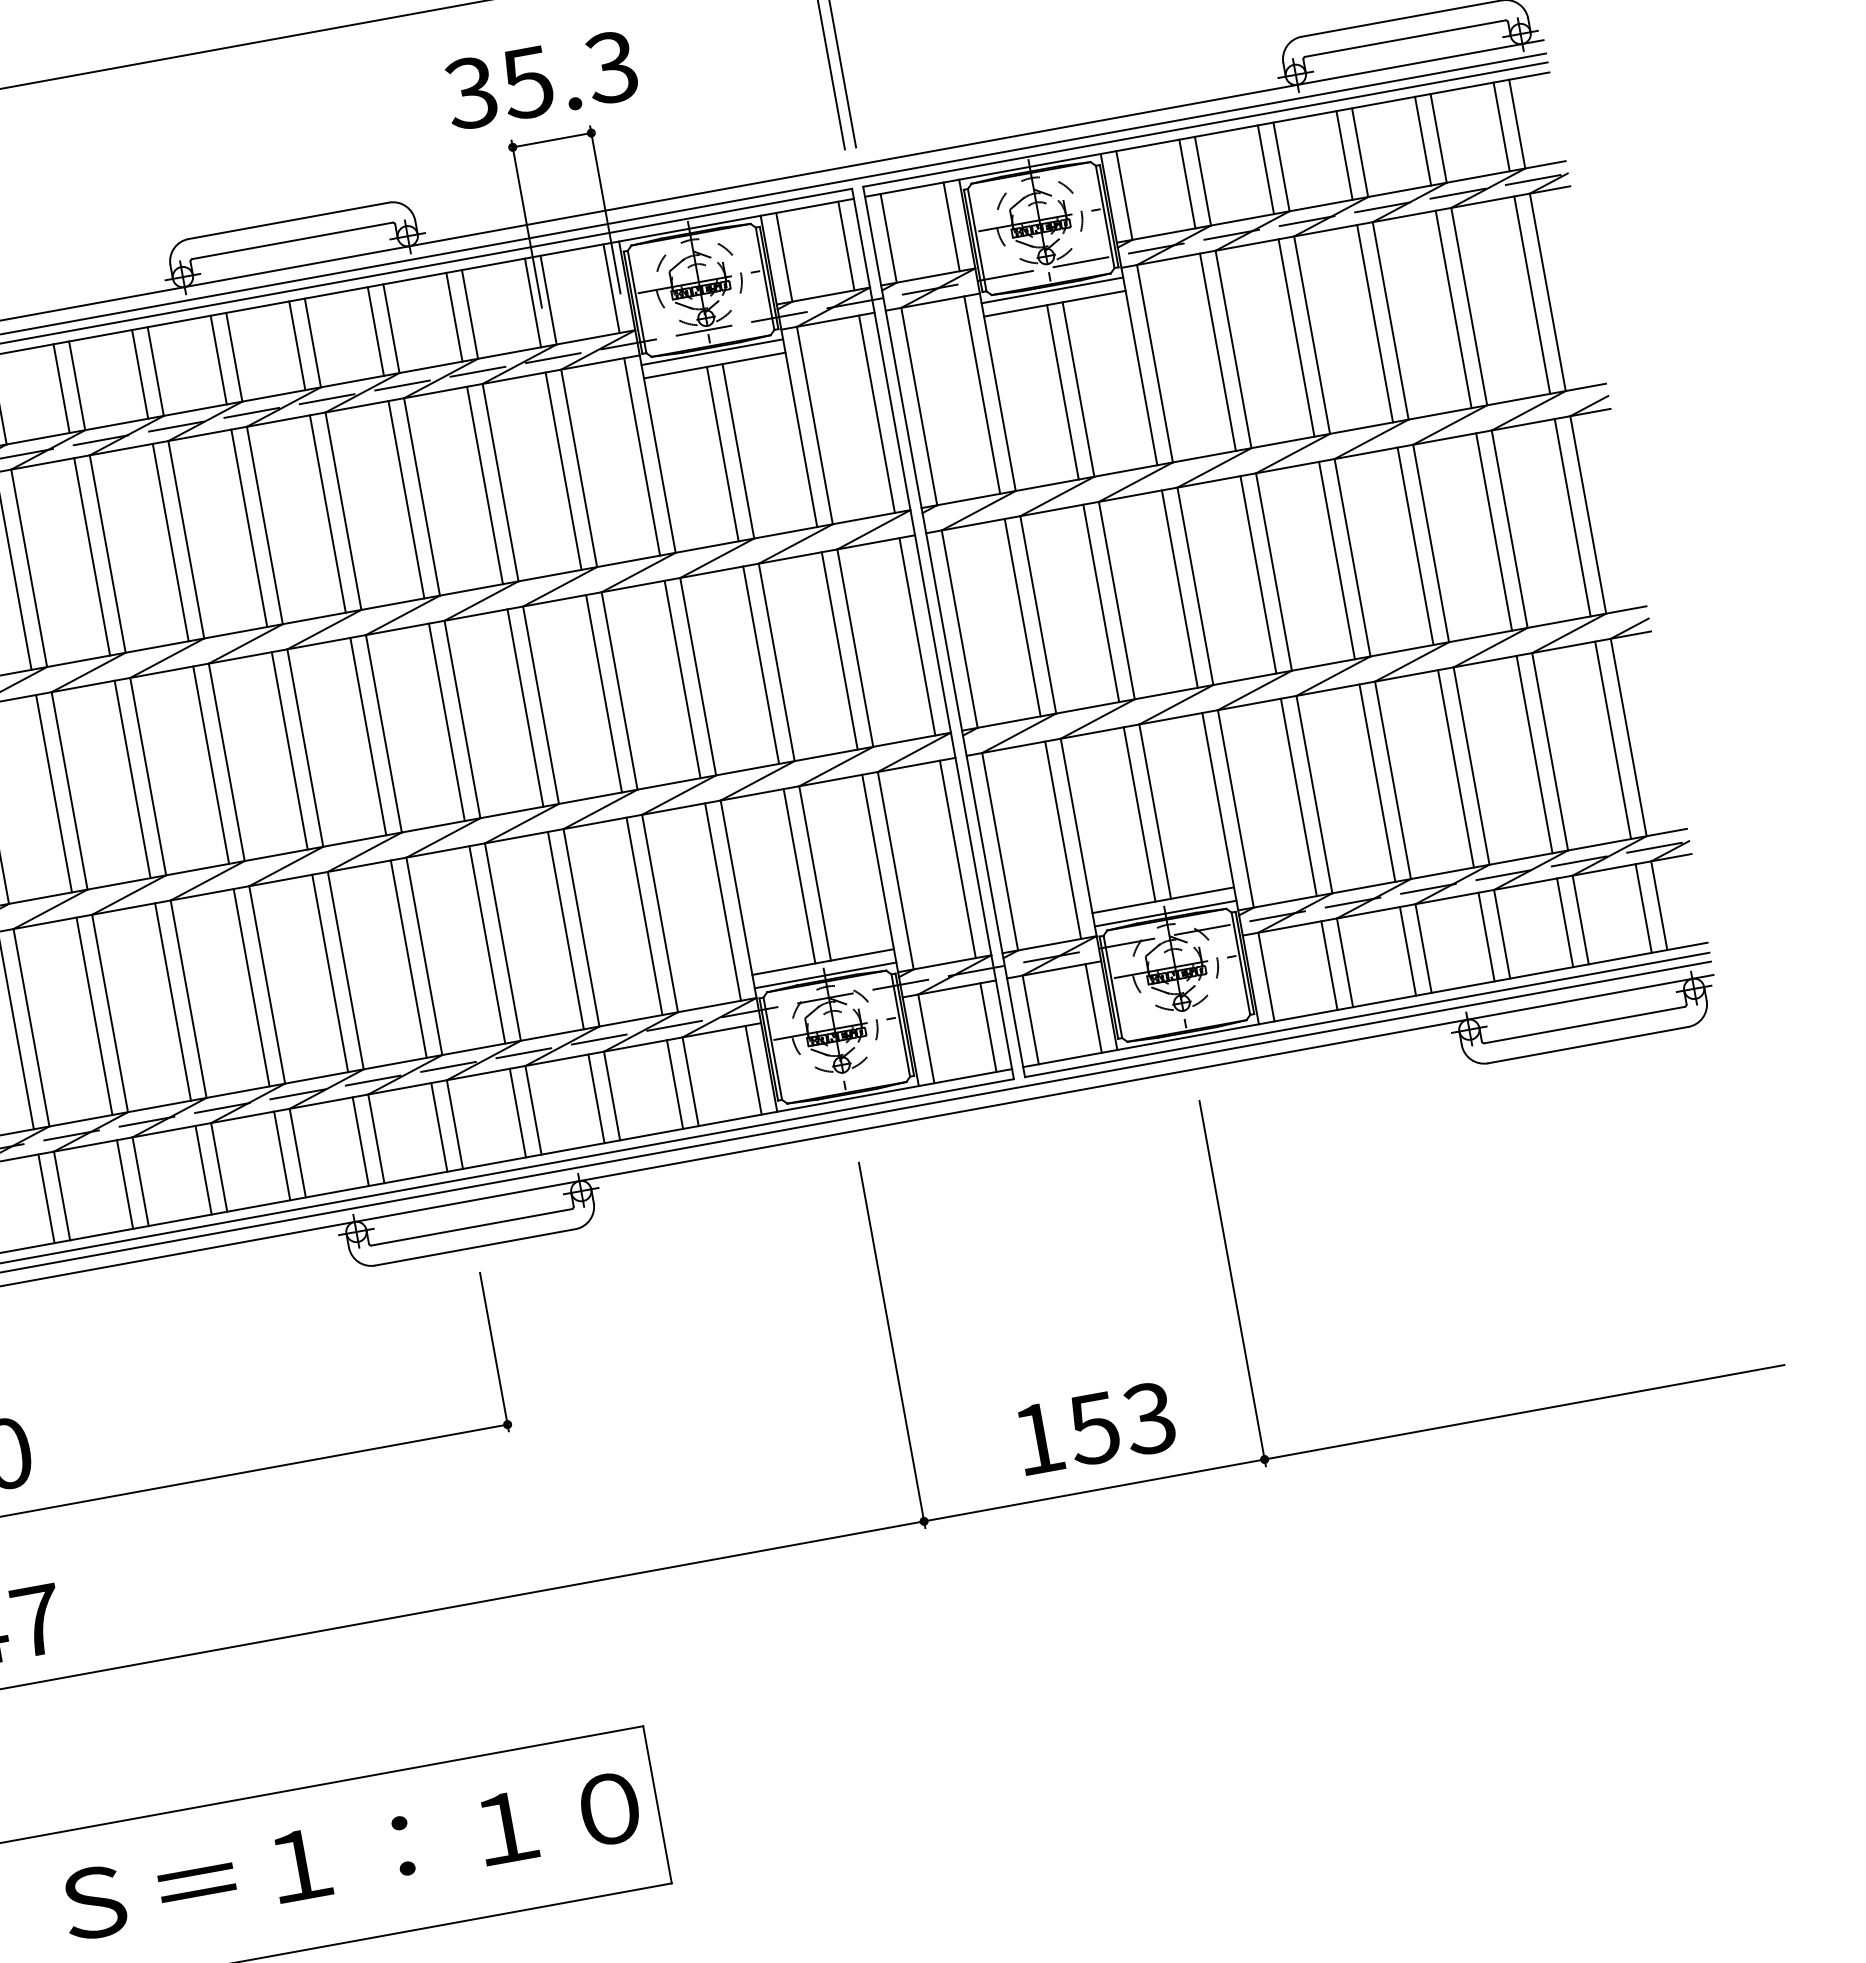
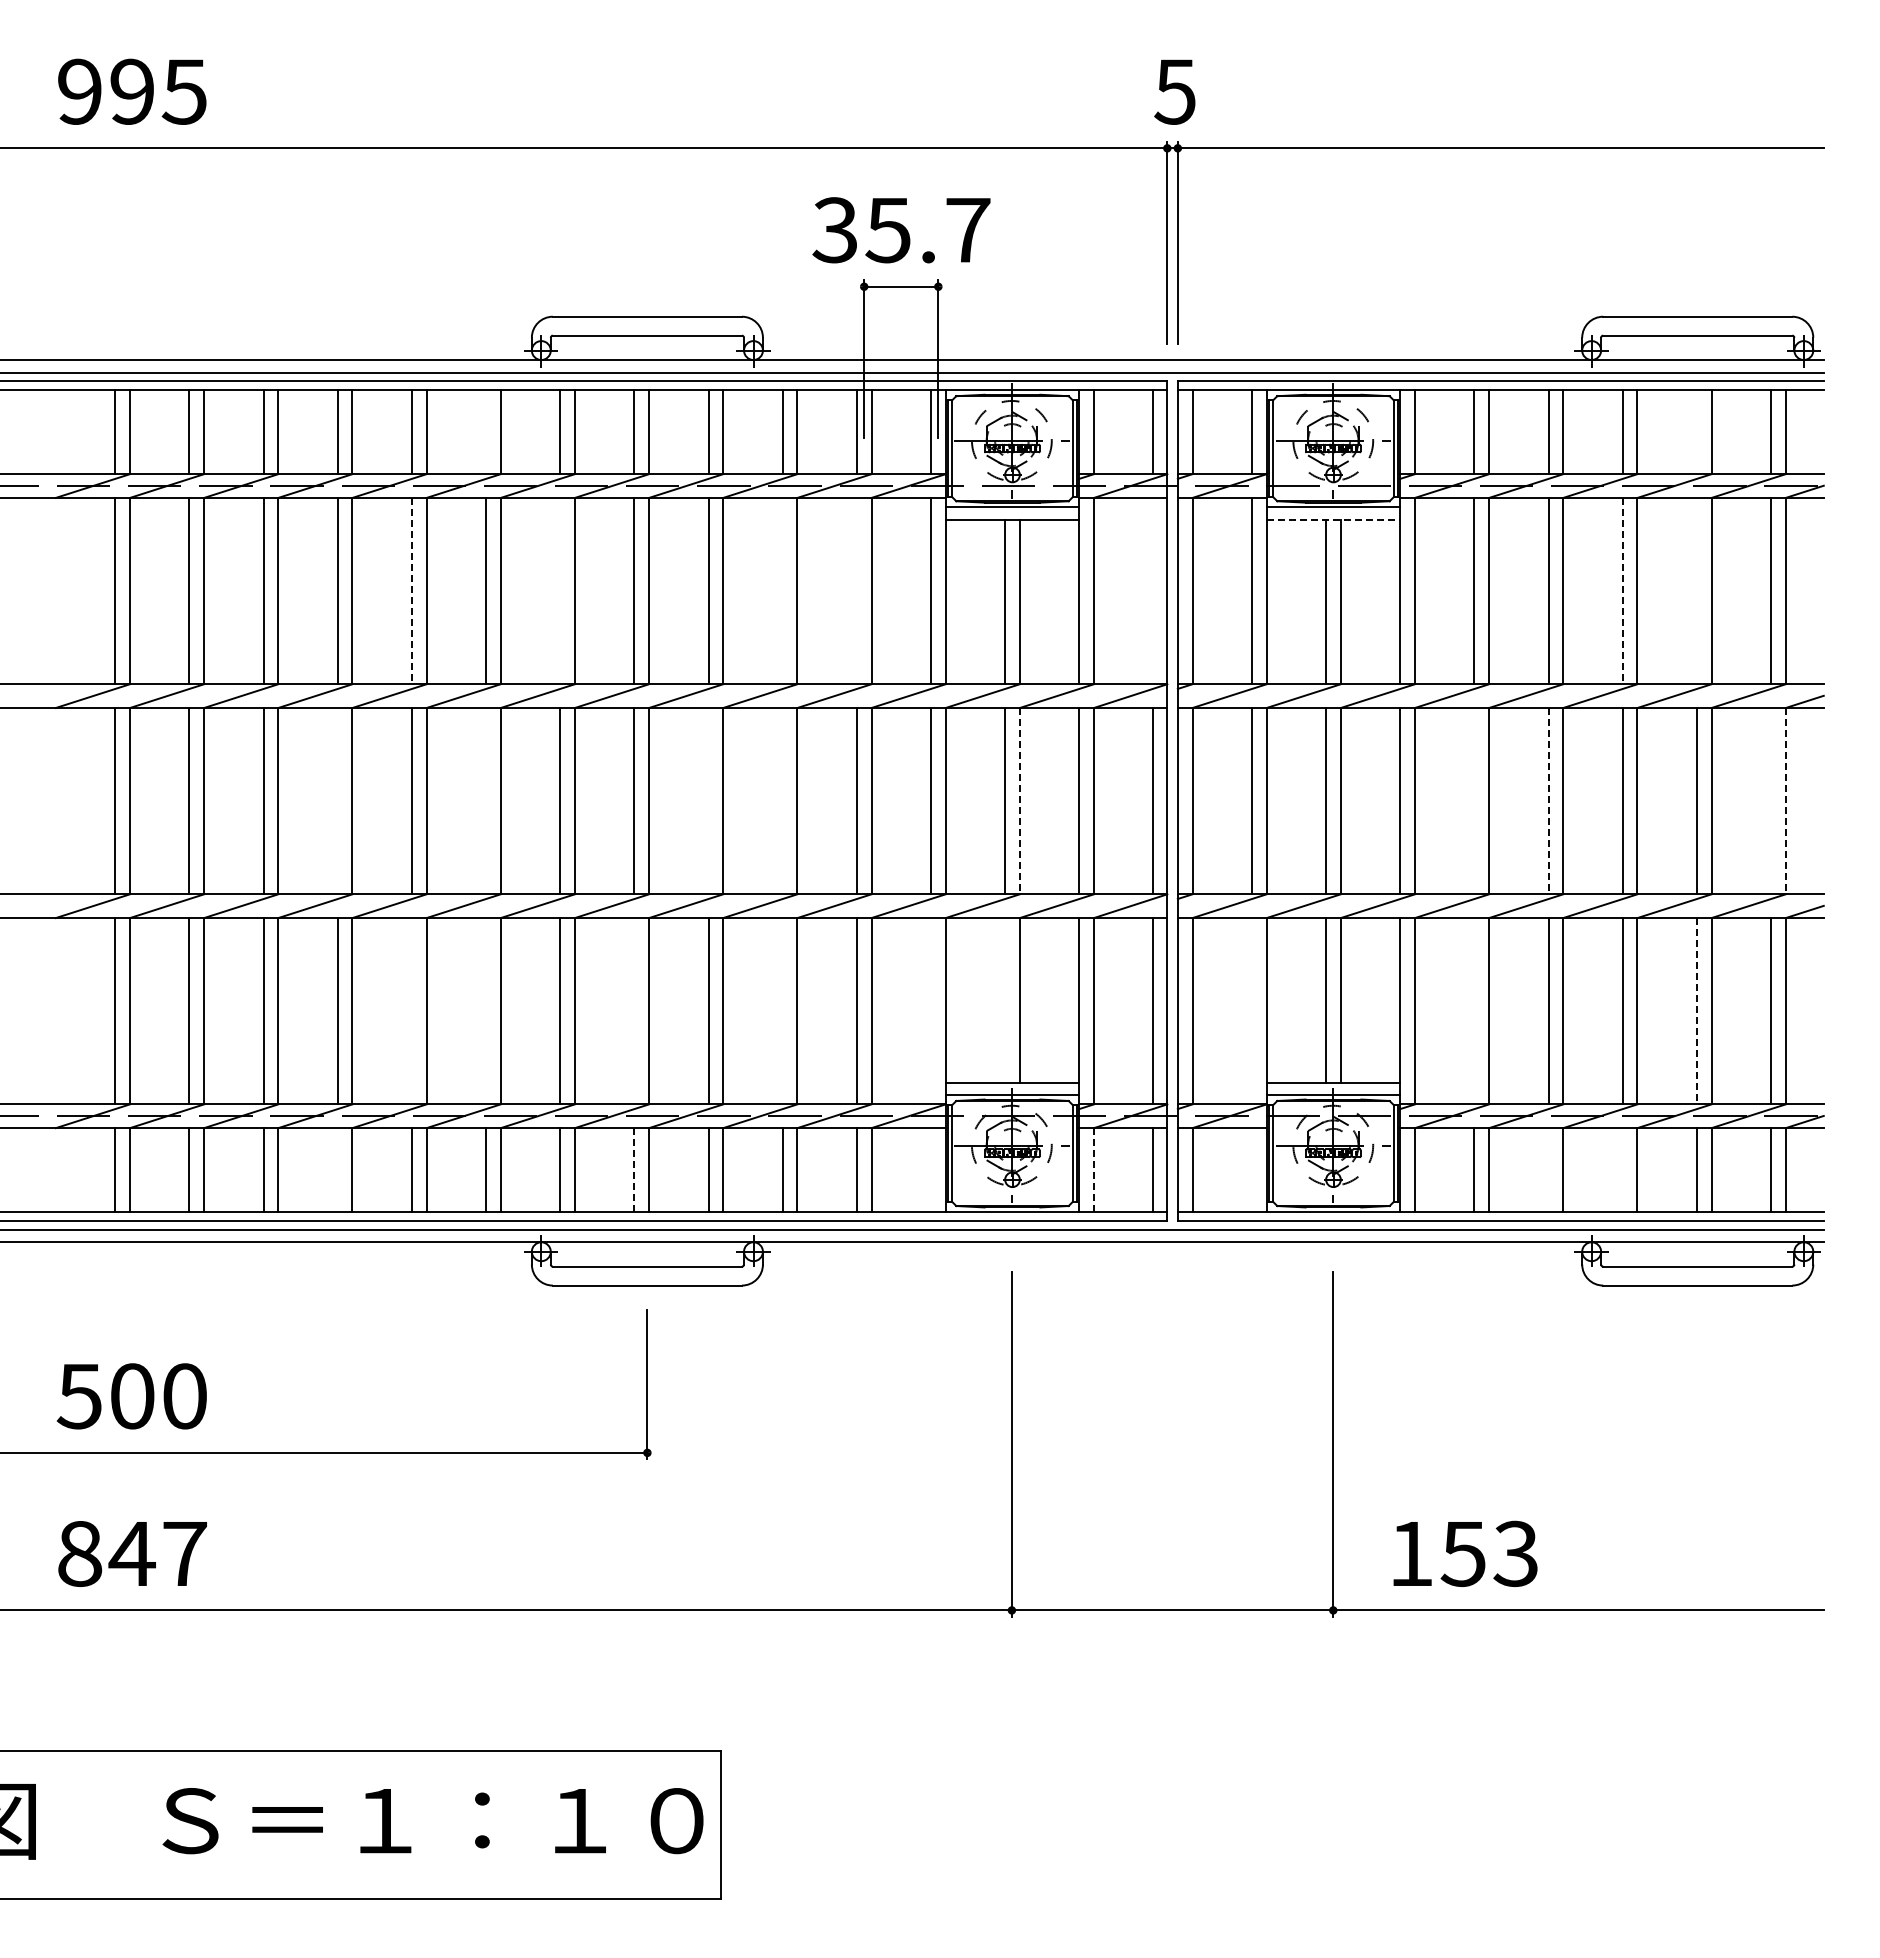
text: (611, 67) -> (967, 230), 35.3 -> 35.7
line: (1422, 141) -> (1696, 432), removed
line: (1054, 303) -> (1333, 519), solid -> dashed
line: (1453, 308) -> (1696, 590), removed
line: (1374, 324) -> (1622, 591), solid -> dashed
line: (140, 374) -> (486, 432), removed
line: (876, 413) -> (1152, 590), removed
line: (563, 470) -> (856, 590), removed
line: (484, 484) -> (782, 590), removed
line: (1588, 515) -> (1785, 801), solid -> dashed
line: (1573, 518) -> (1771, 801), removed
line: (249, 527) -> (560, 590), removed
line: (91, 557) -> (411, 591), solid -> dashed
line: (1336, 560) -> (1548, 801), solid -> dashed
line: (1258, 575) -> (1474, 801), removed
line: (776, 662) -> (1019, 801), solid -> dashed
line: (525, 708) -> (782, 801), removed
line: (446, 722) -> (708, 801), removed
line: (1534, 754) -> (1696, 1011), solid -> dashed
line: (211, 765) -> (486, 801), removed
line: (53, 794) -> (337, 801), removed
line: (1298, 797) -> (1474, 1011), removed
line: (1062, 840) -> (1251, 1011), removed
line: (799, 876) -> (1005, 1000), removed
line: (723, 902) -> (931, 1011), removed
line: (565, 930) -> (782, 1011), removed
line: (1486, 936) -> (1622, 1169), removed
line: (1407, 950) -> (1548, 1169), removed
line: (408, 959) -> (634, 1011), removed
line: (252, 987) -> (486, 1011), removed
line: (172, 1002) -> (411, 1011), removed
line: (1093, 1008) -> (1251, 1169), removed
line: (926, 1038) -> (1094, 1169), solid -> dashed
line: (754, 1069) -> (931, 1169), removed
line: (439, 1126) -> (634, 1169), solid -> dashed
line: (124, 1184) -> (337, 1169), removed
text: (1096, 1427) -> (1465, 1553), moved

